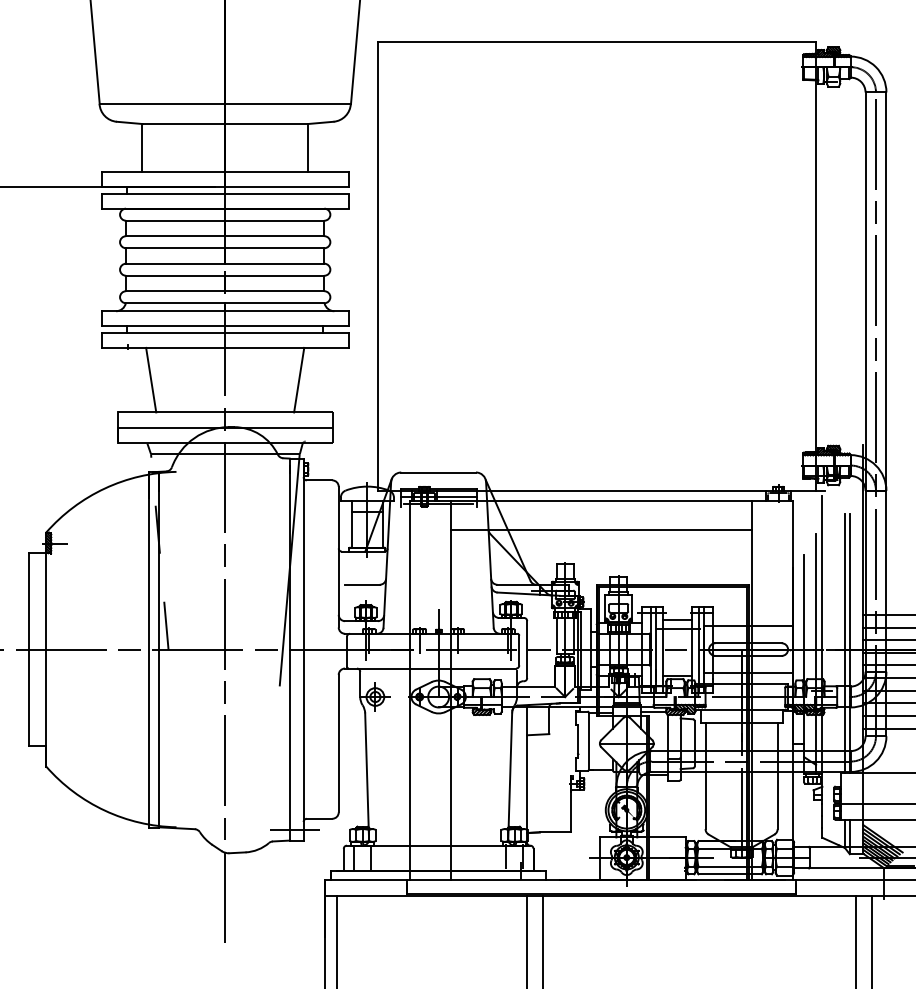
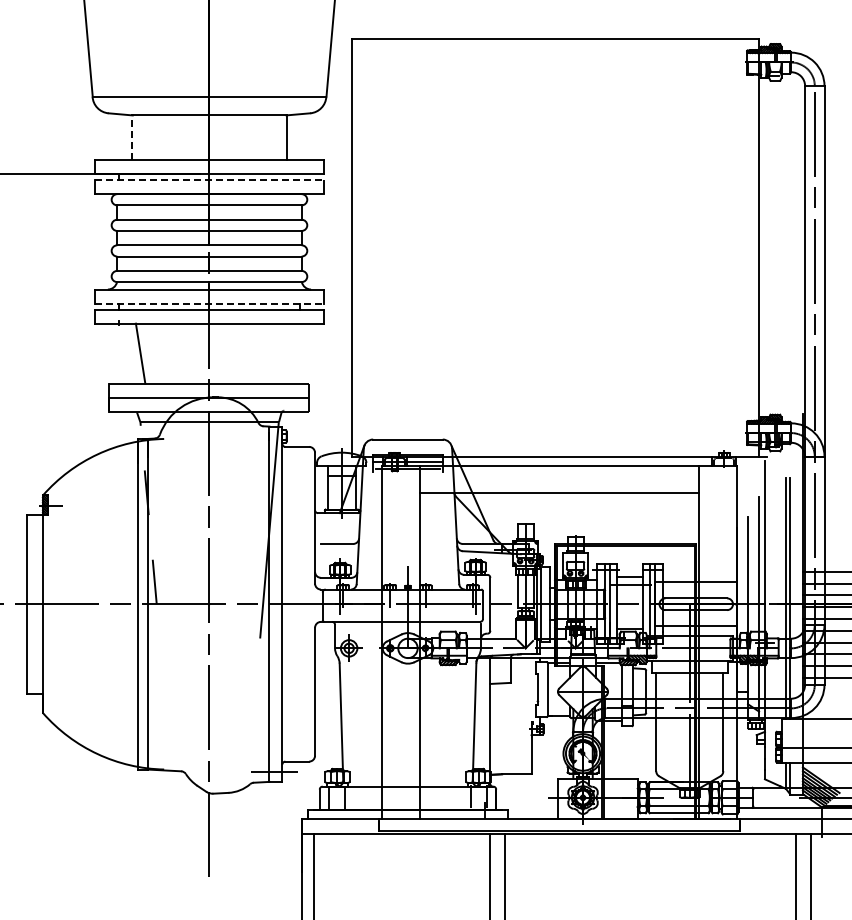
line: (142, 147) -> (132, 137), solid -> dashed
line: (225, 194) -> (209, 180), solid -> dashed
line: (225, 326) -> (209, 303), solid -> dashed
line: (299, 380) -> (278, 353), removed

